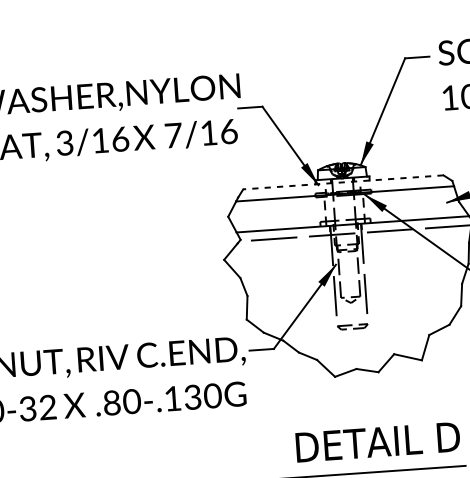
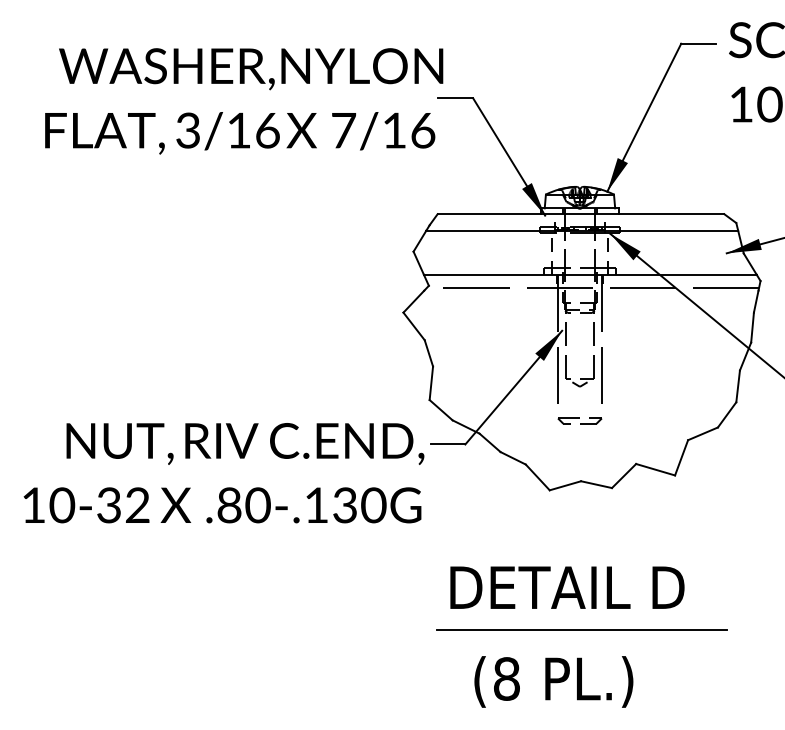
line: (343, 182) -> (580, 214), dashed -> solid
text: (378, 442) -> (567, 587), moved

